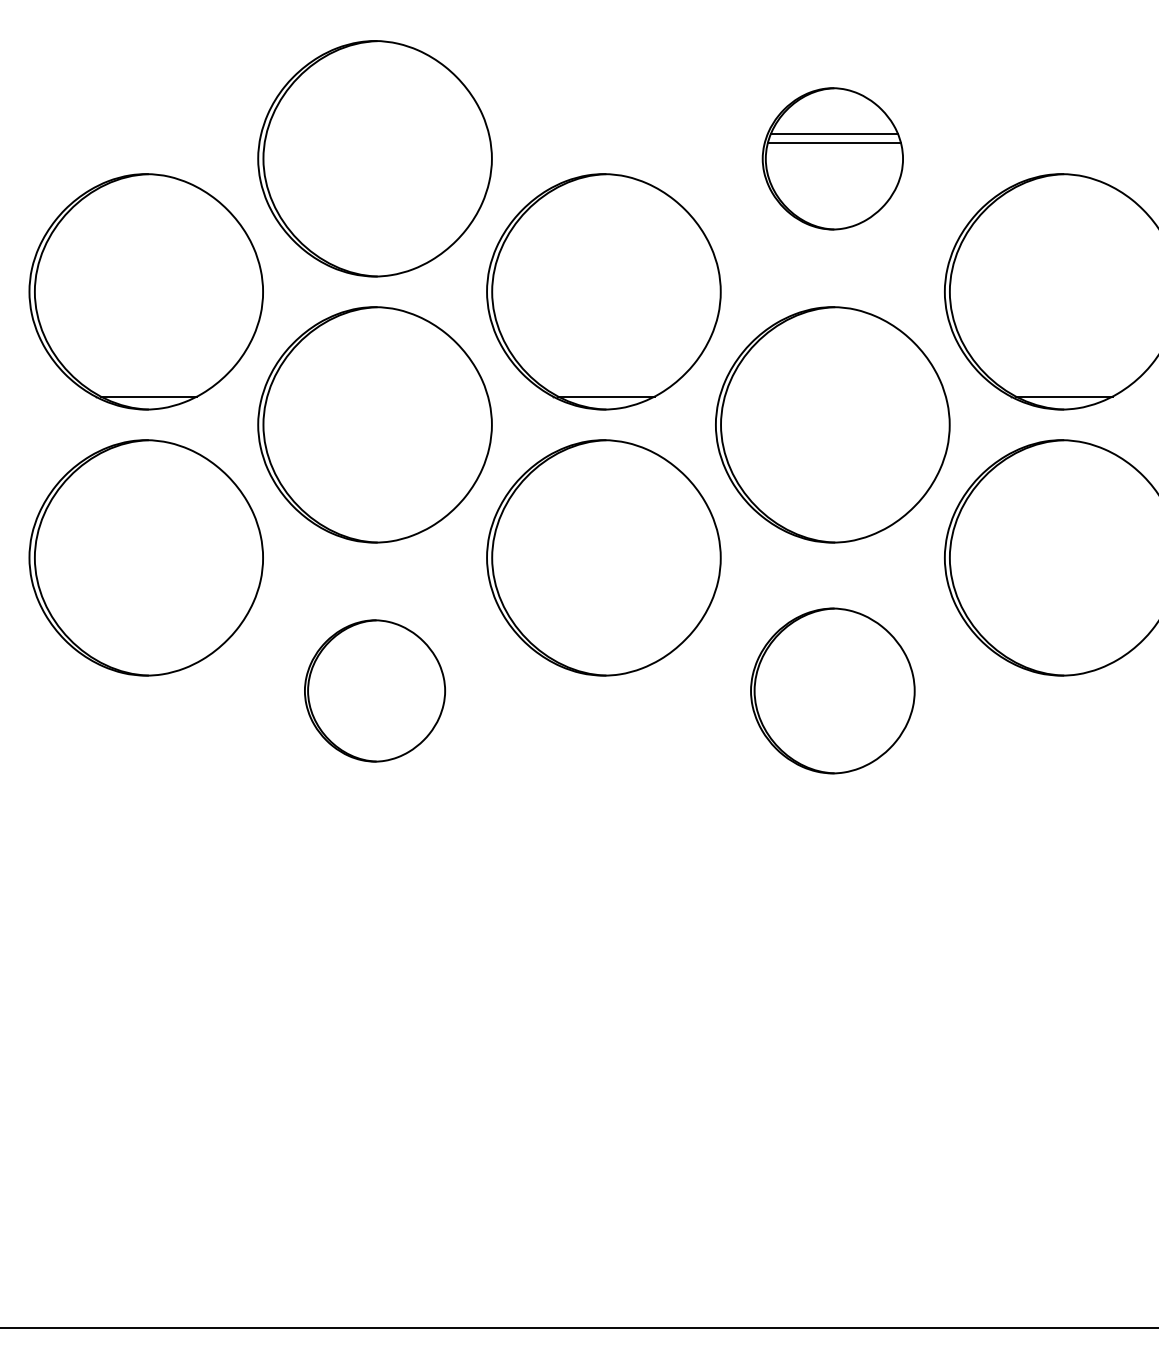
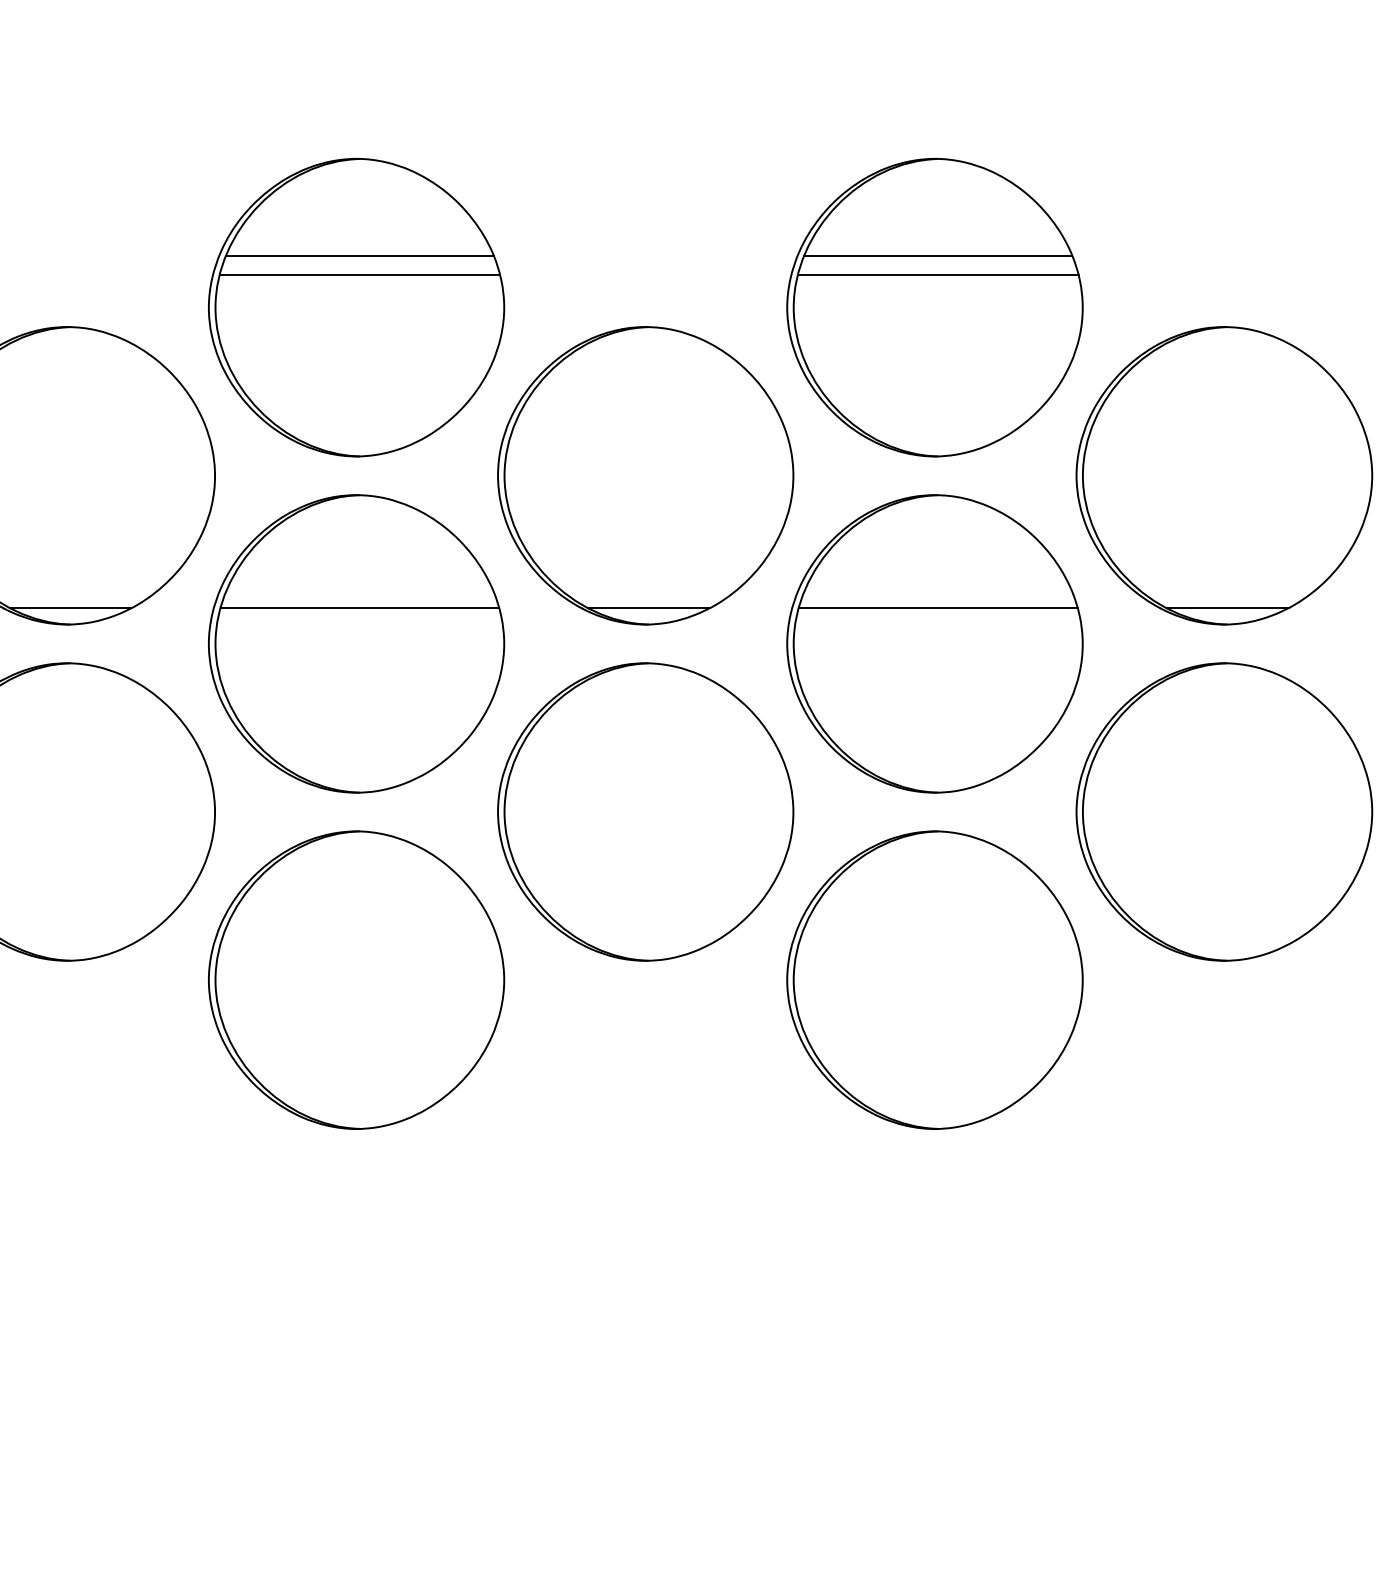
line: (377, 117) -> (359, 255), added
line: (377, 132) -> (359, 274), added
part: (832, 158) -> (934, 307), size x1.67
line: (377, 396) -> (359, 608), added
line: (834, 396) -> (937, 608), added
part: (374, 690) -> (355, 979), size x1.67
part: (832, 690) -> (934, 979), size x1.43

